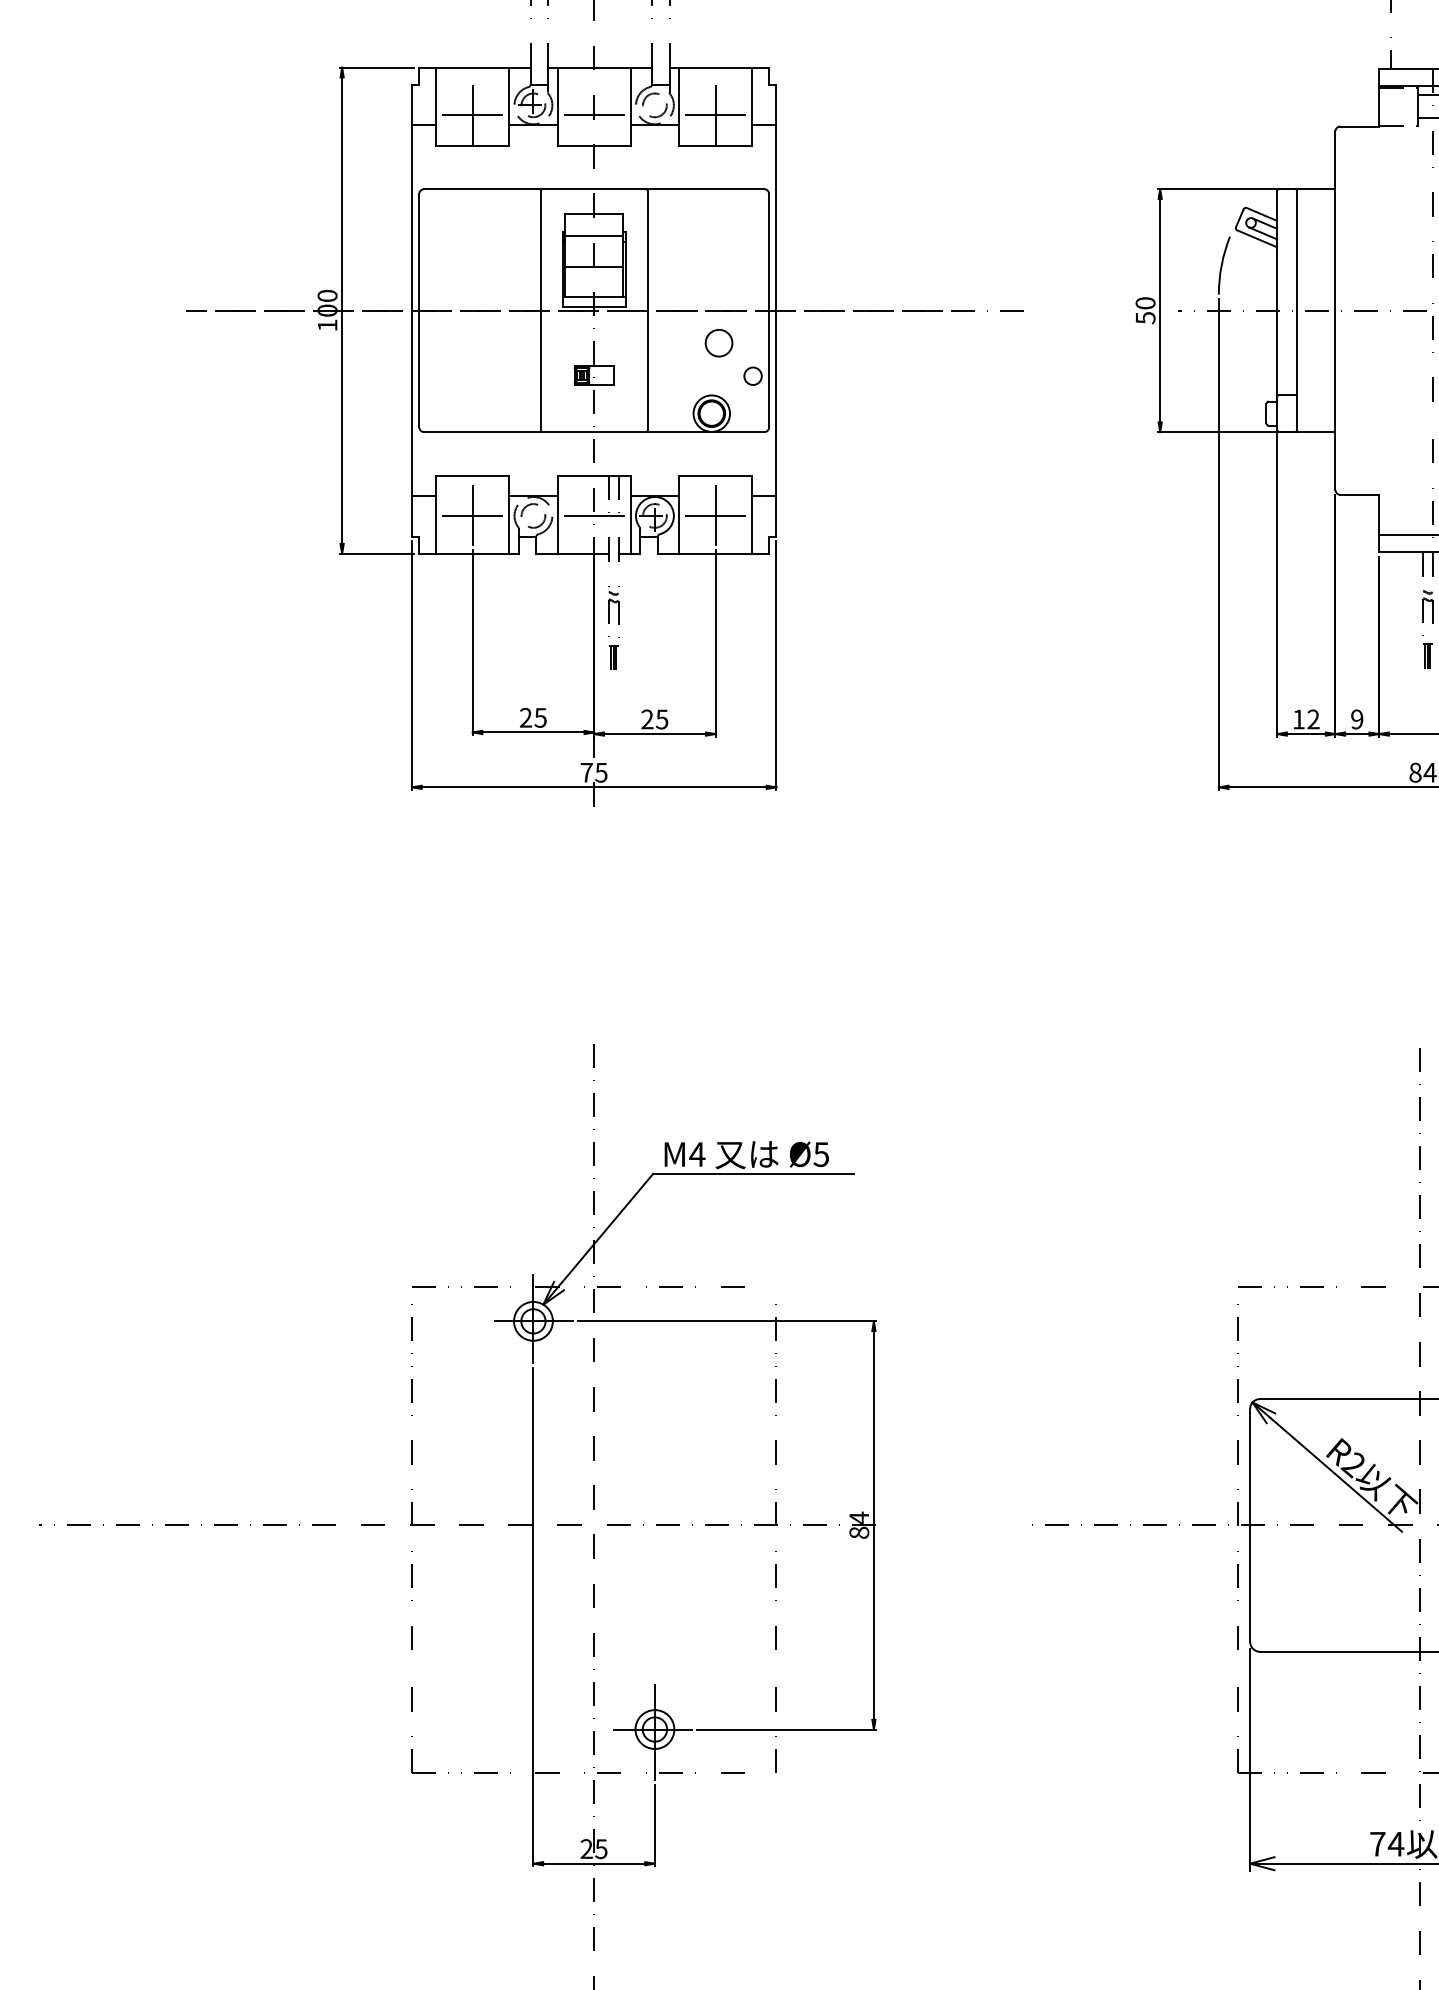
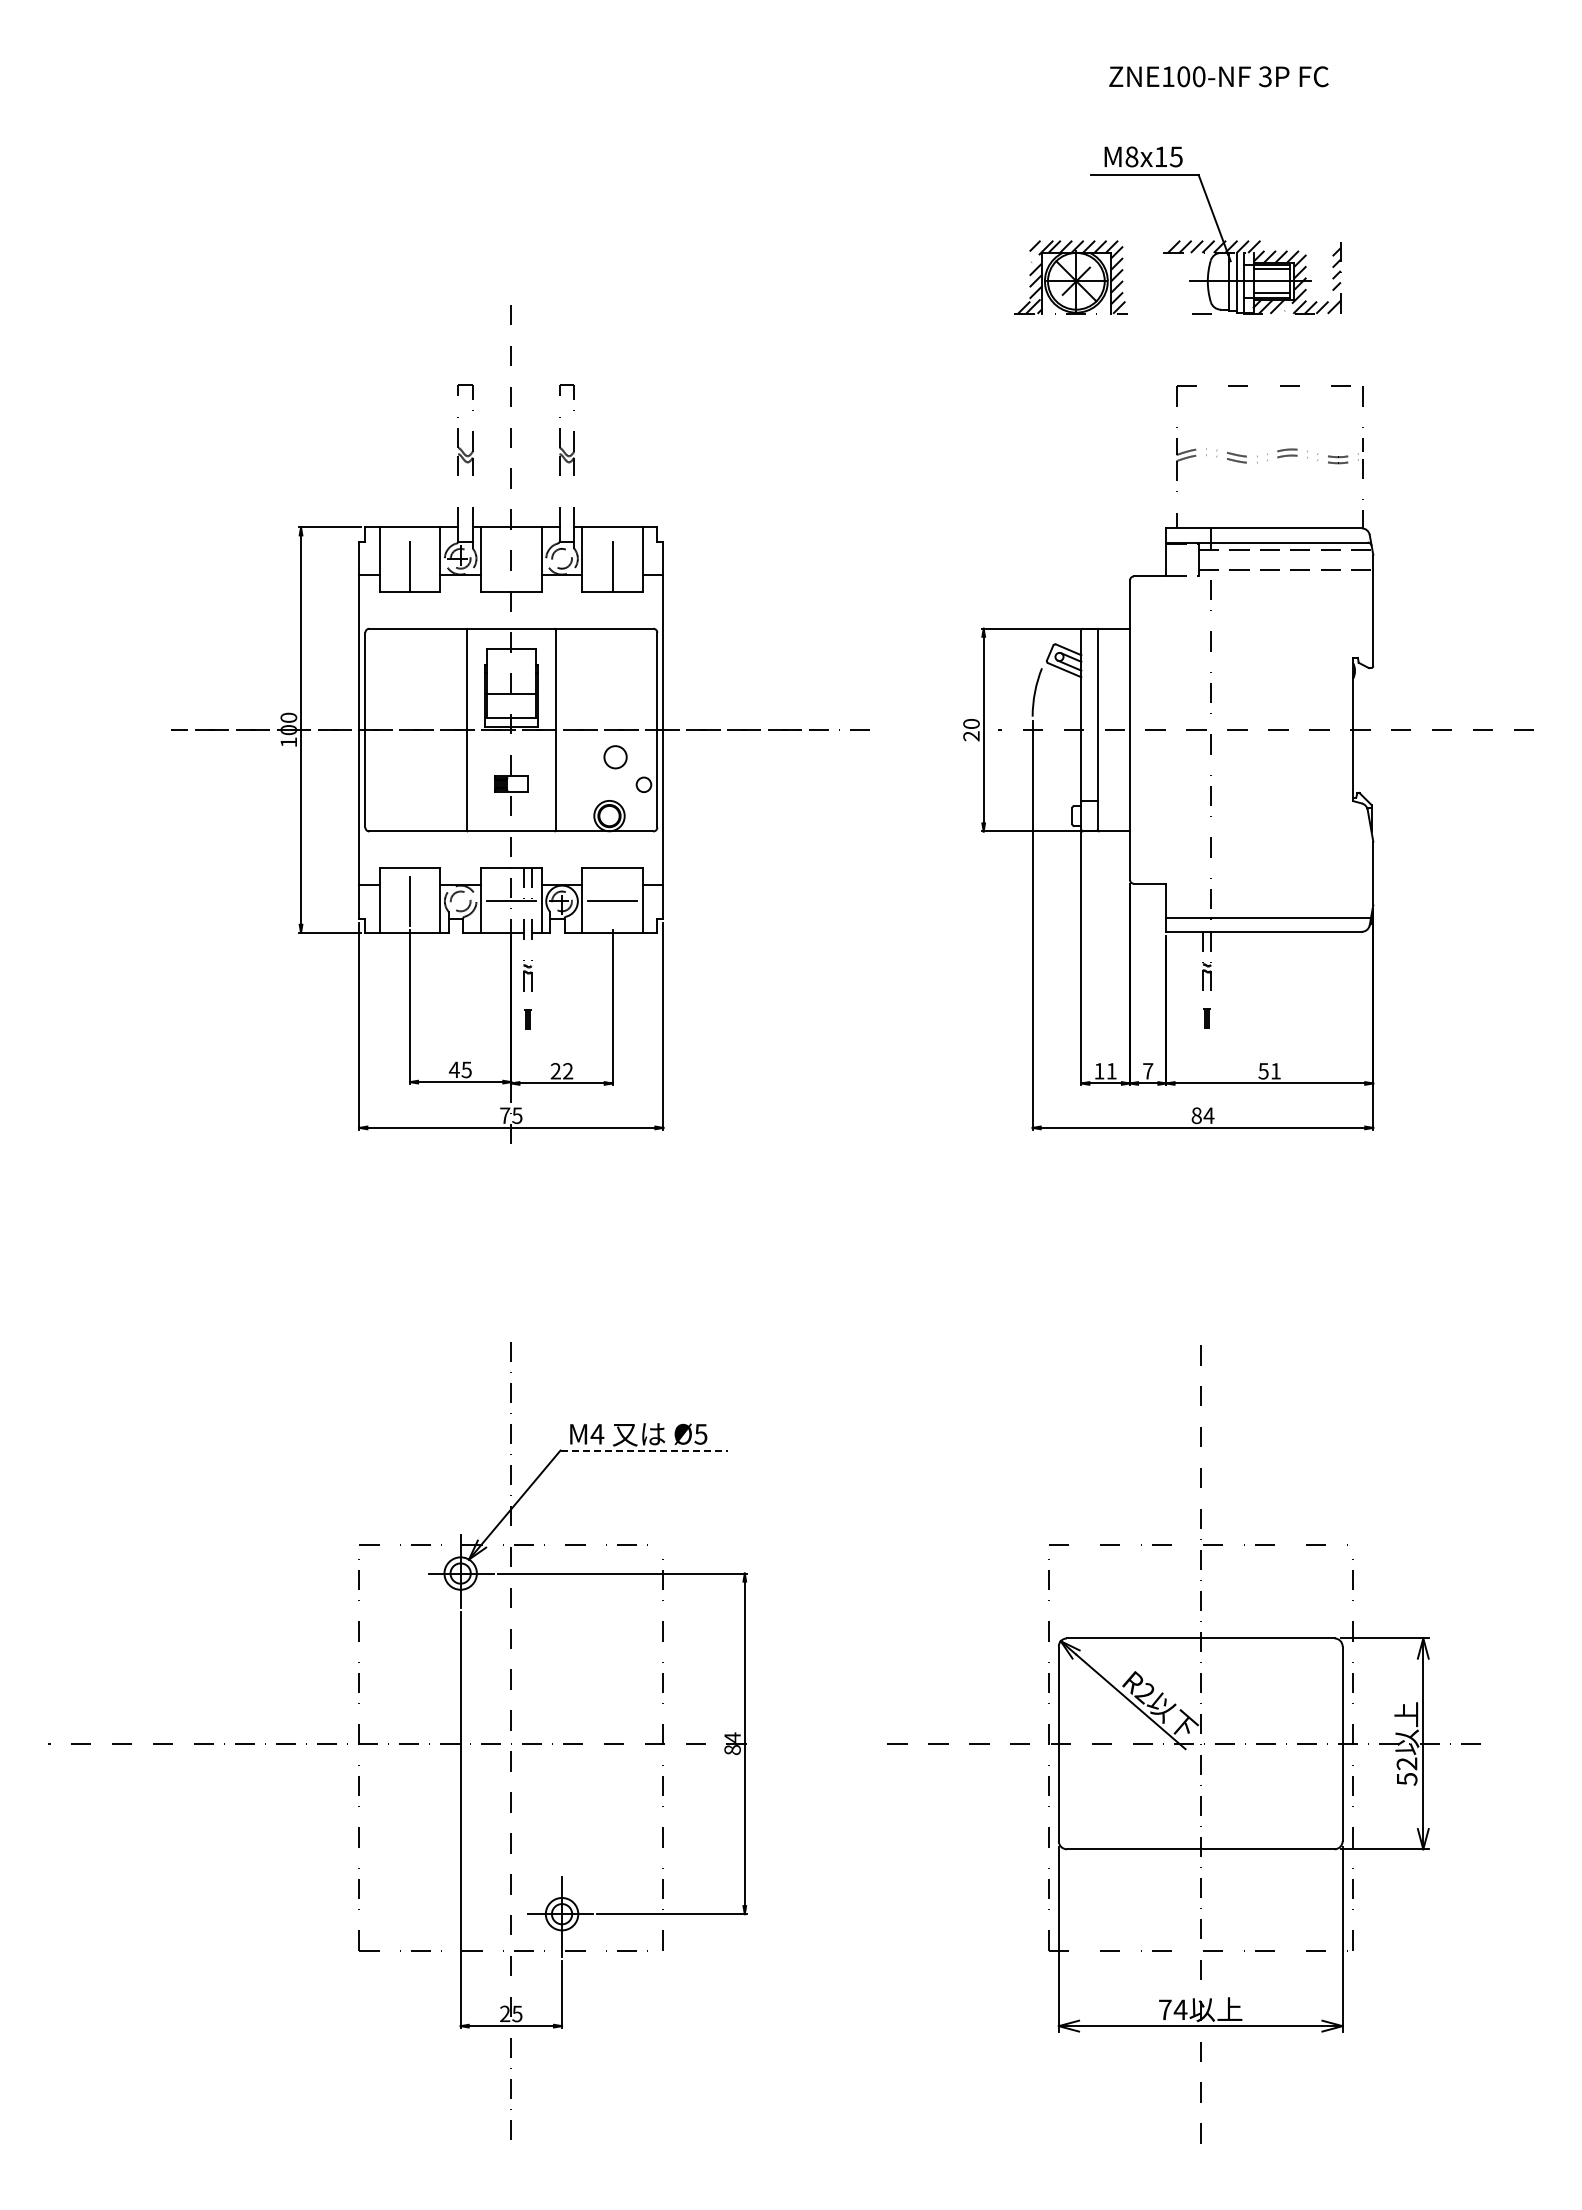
line: (472, 114) -> (409, 566), removed
line: (594, 114) -> (511, 566), removed
line: (715, 114) -> (612, 566), removed
line: (594, 235) -> (511, 667), removed
text: (1145, 318) -> (971, 736), 50 -> 20
line: (472, 516) -> (409, 901), removed
line: (715, 516) -> (612, 901), removed
text: (524, 717) -> (453, 1069), 25 -> 45
text: (661, 719) -> (567, 1071), 25 -> 22
text: (1313, 719) -> (1111, 1071), 12 -> 11
text: (1357, 719) -> (1148, 1071), 9 -> 7
line: (753, 1173) -> (644, 1450), solid -> dashed

